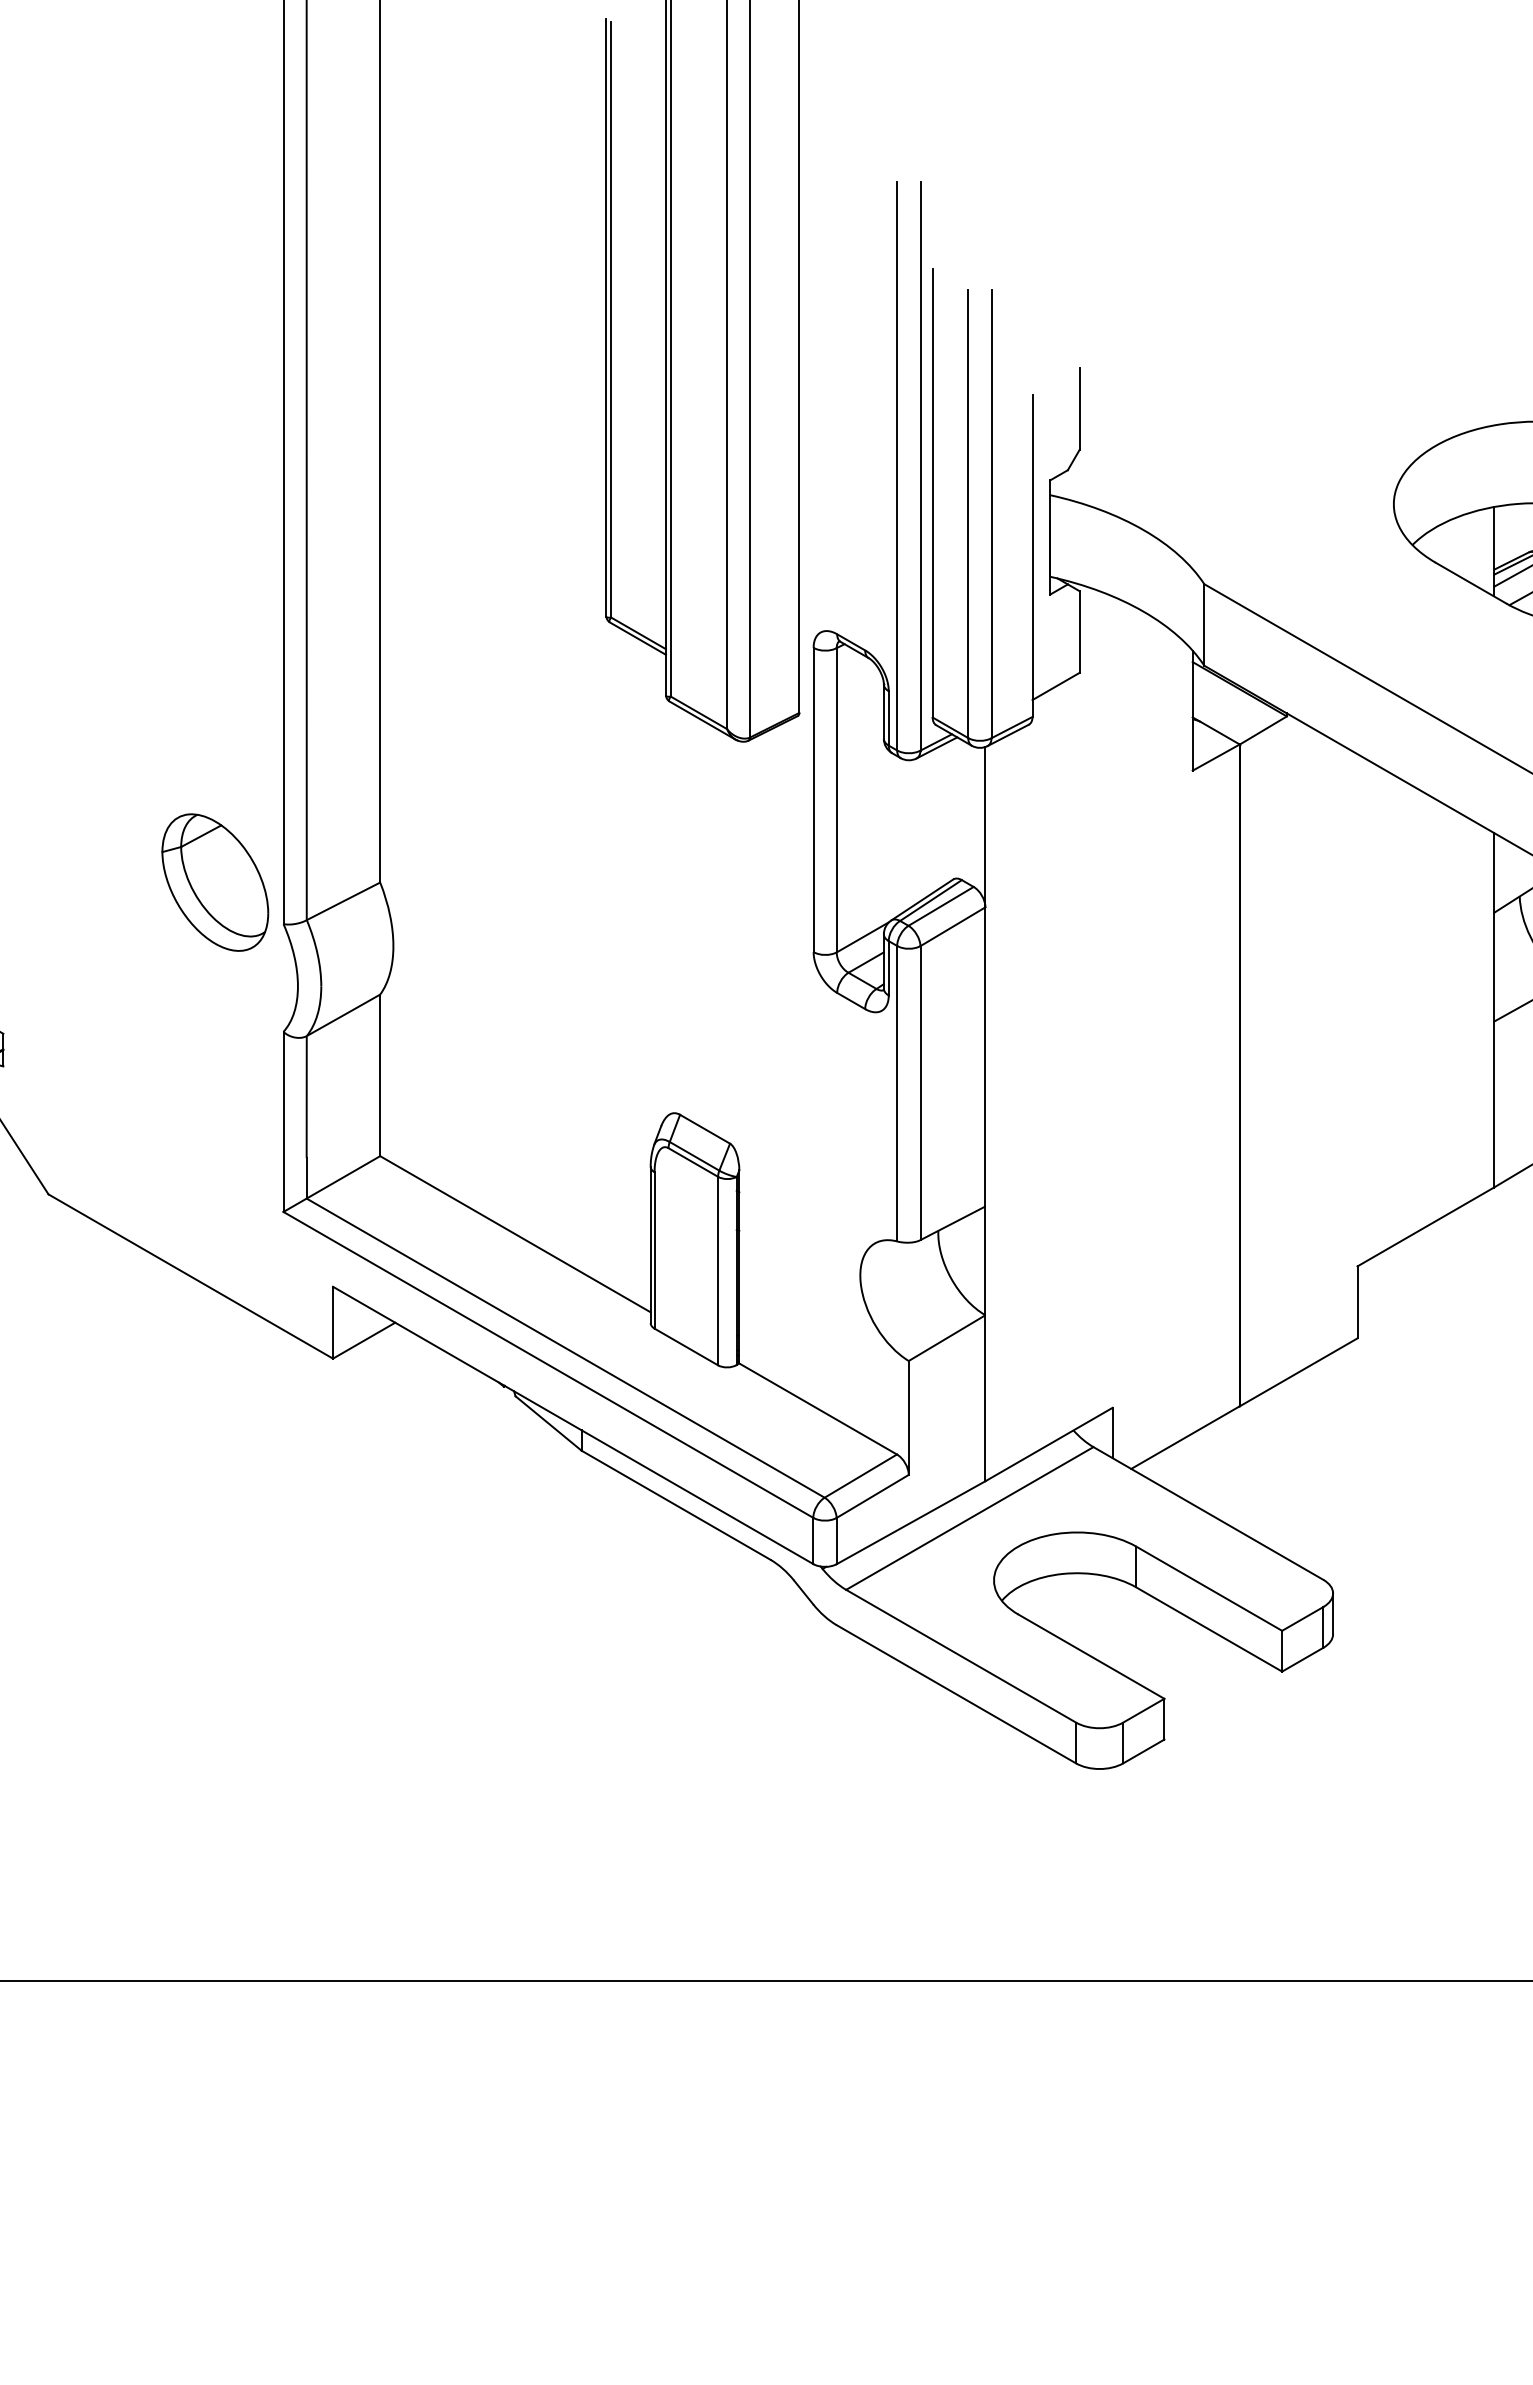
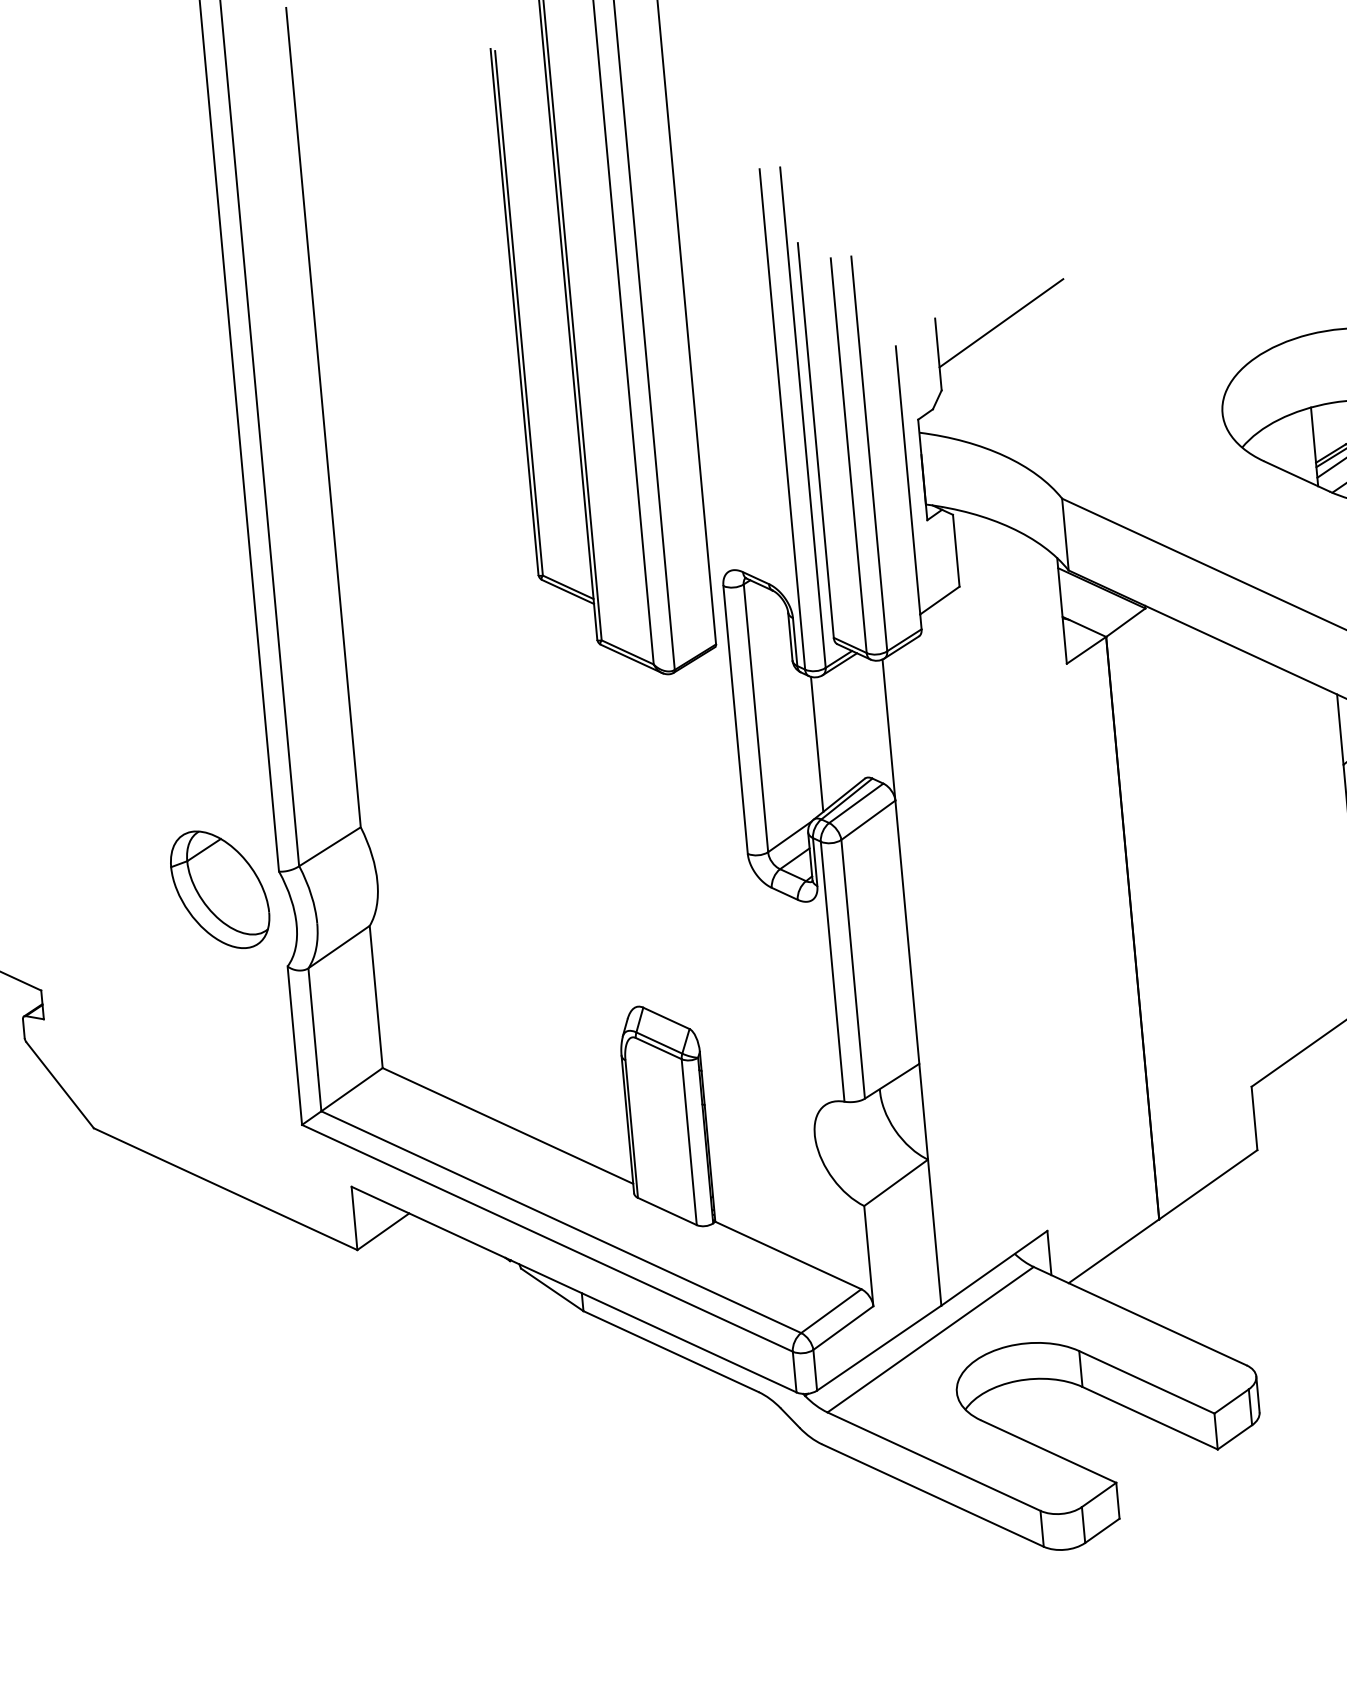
line: (1153, 379) -> (1001, 322), added
line: (903, 835) -> (817, 743), added
part: (215, 882) -> (220, 889), moved

